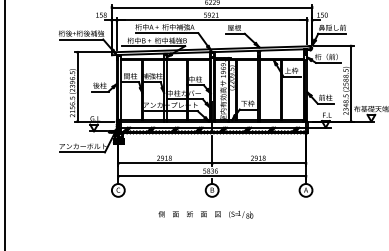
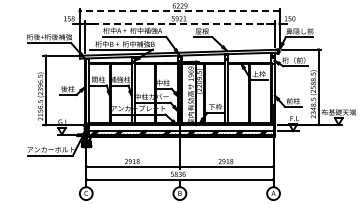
line: (211, 7) -> (179, 11), solid -> dashed
line: (209, 20) -> (177, 24), solid -> dashed

